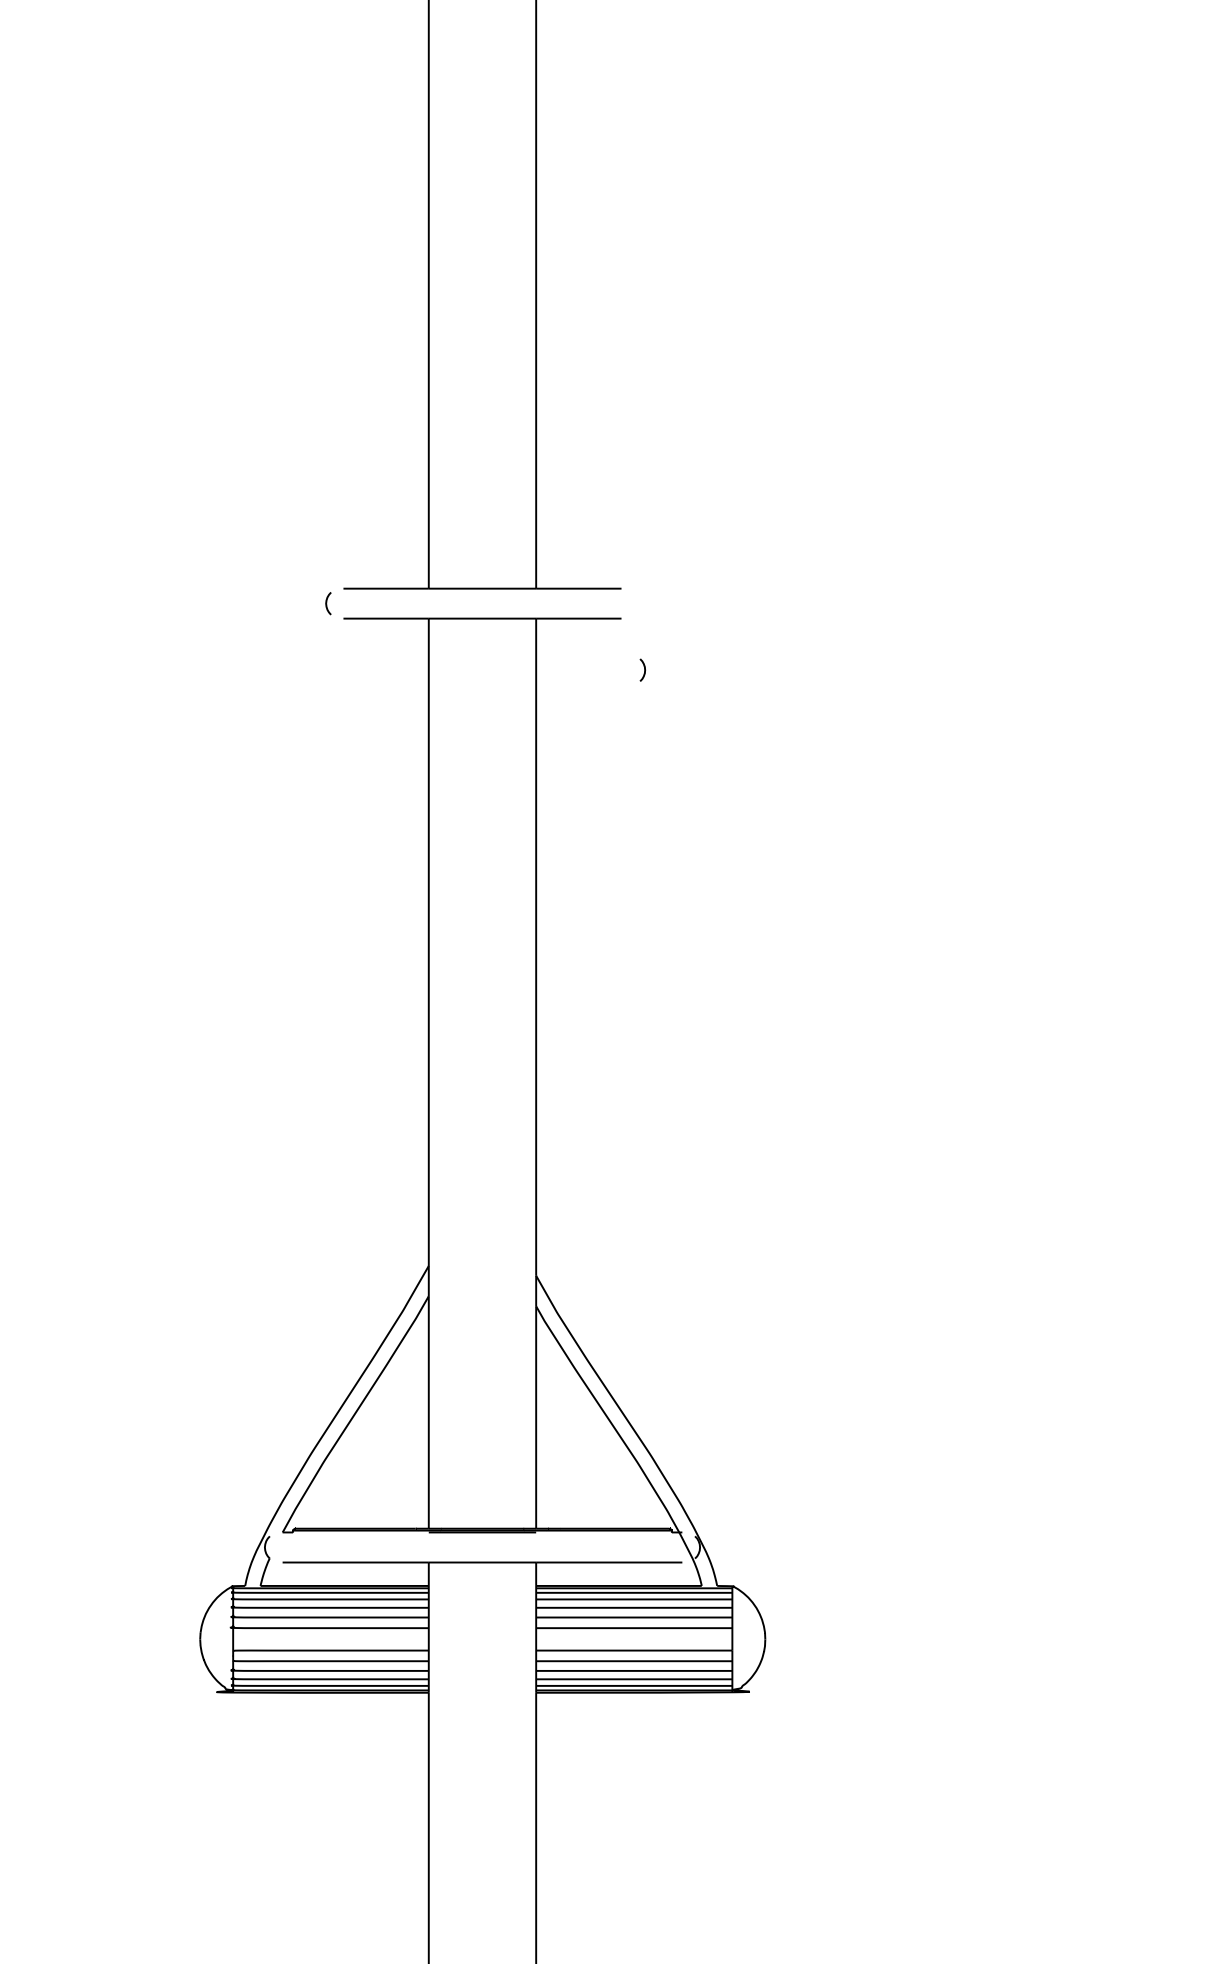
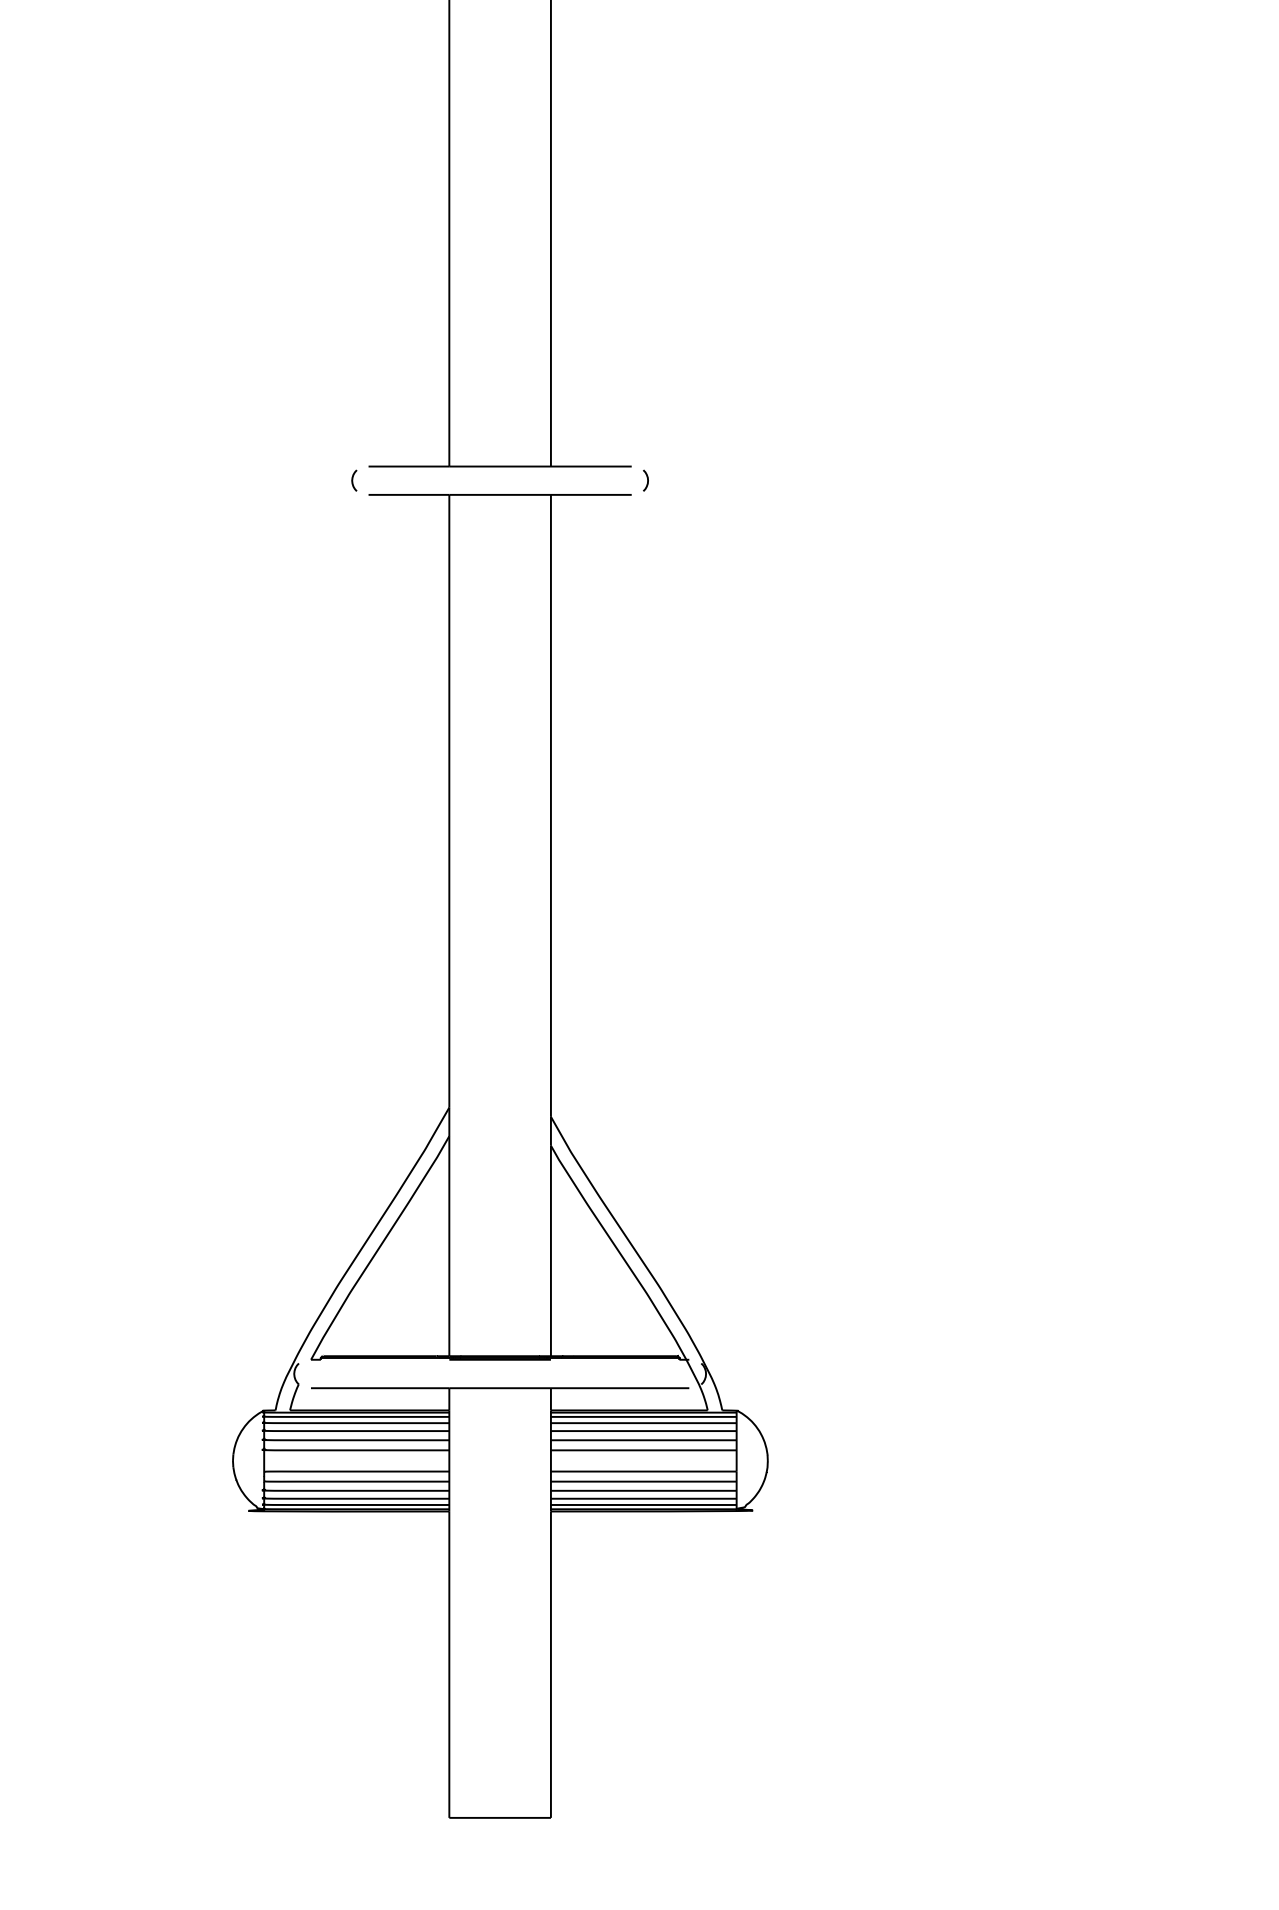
curve: (644, 669) -> (647, 480), moved

